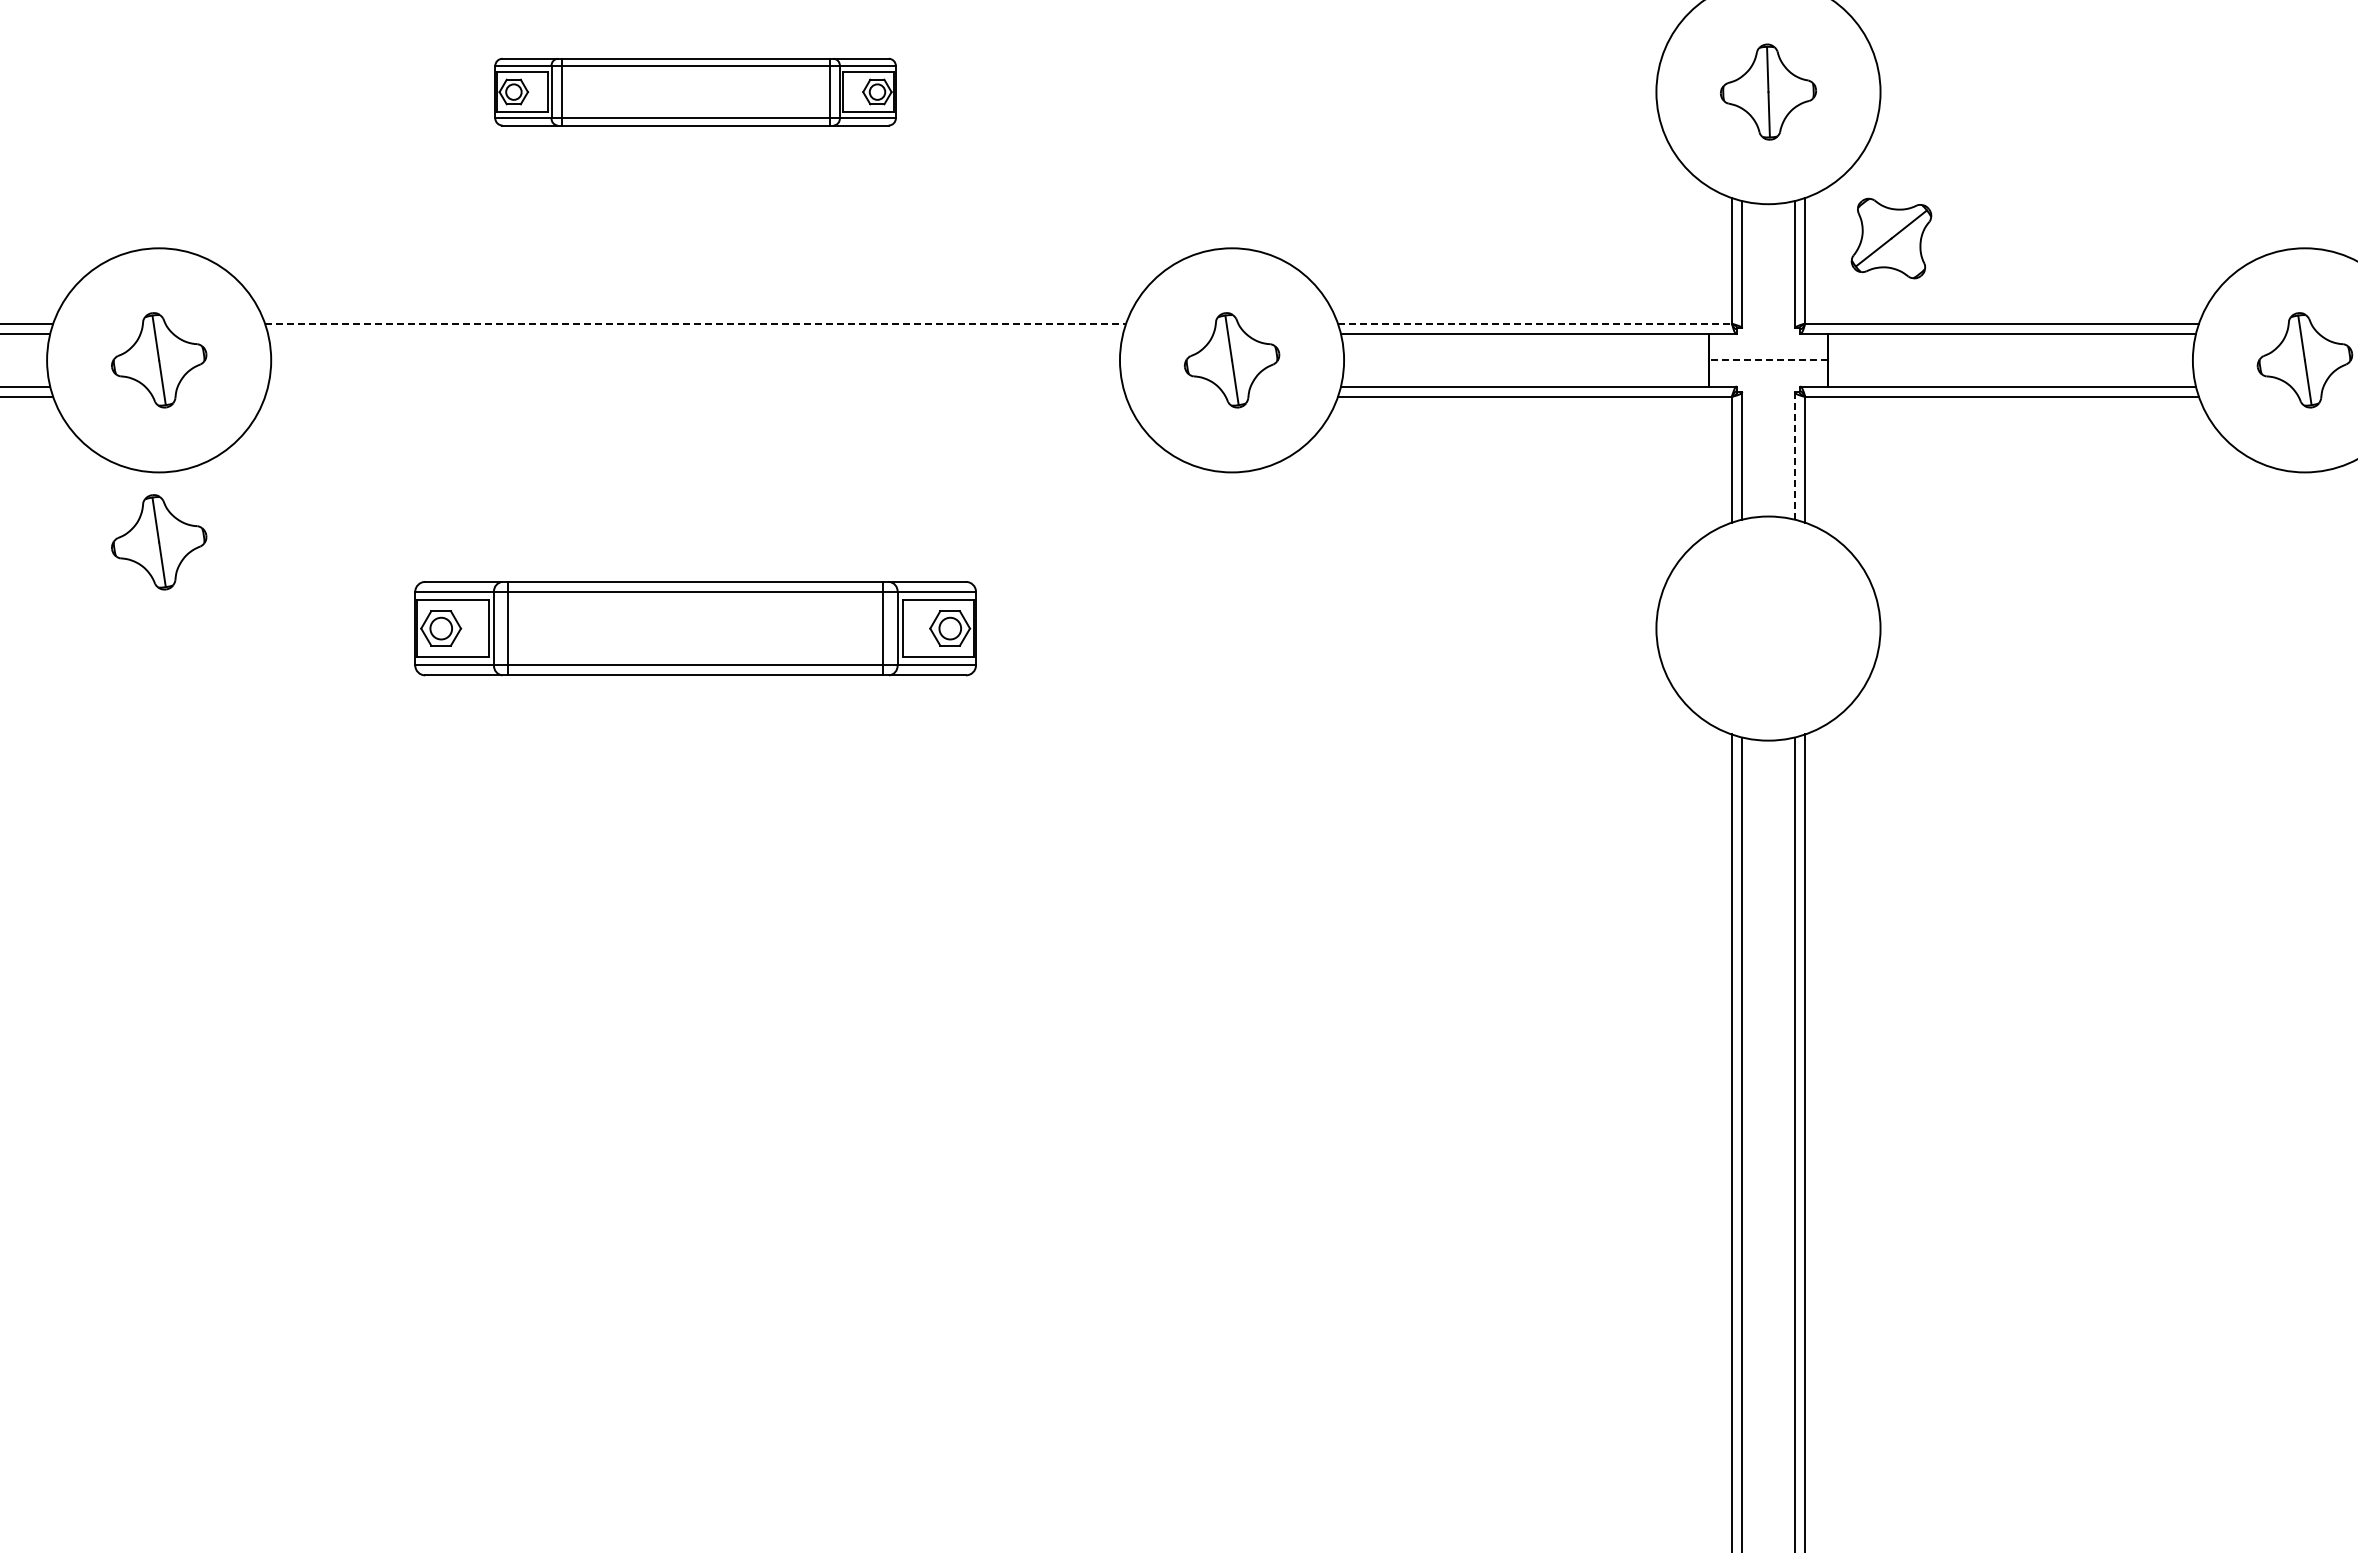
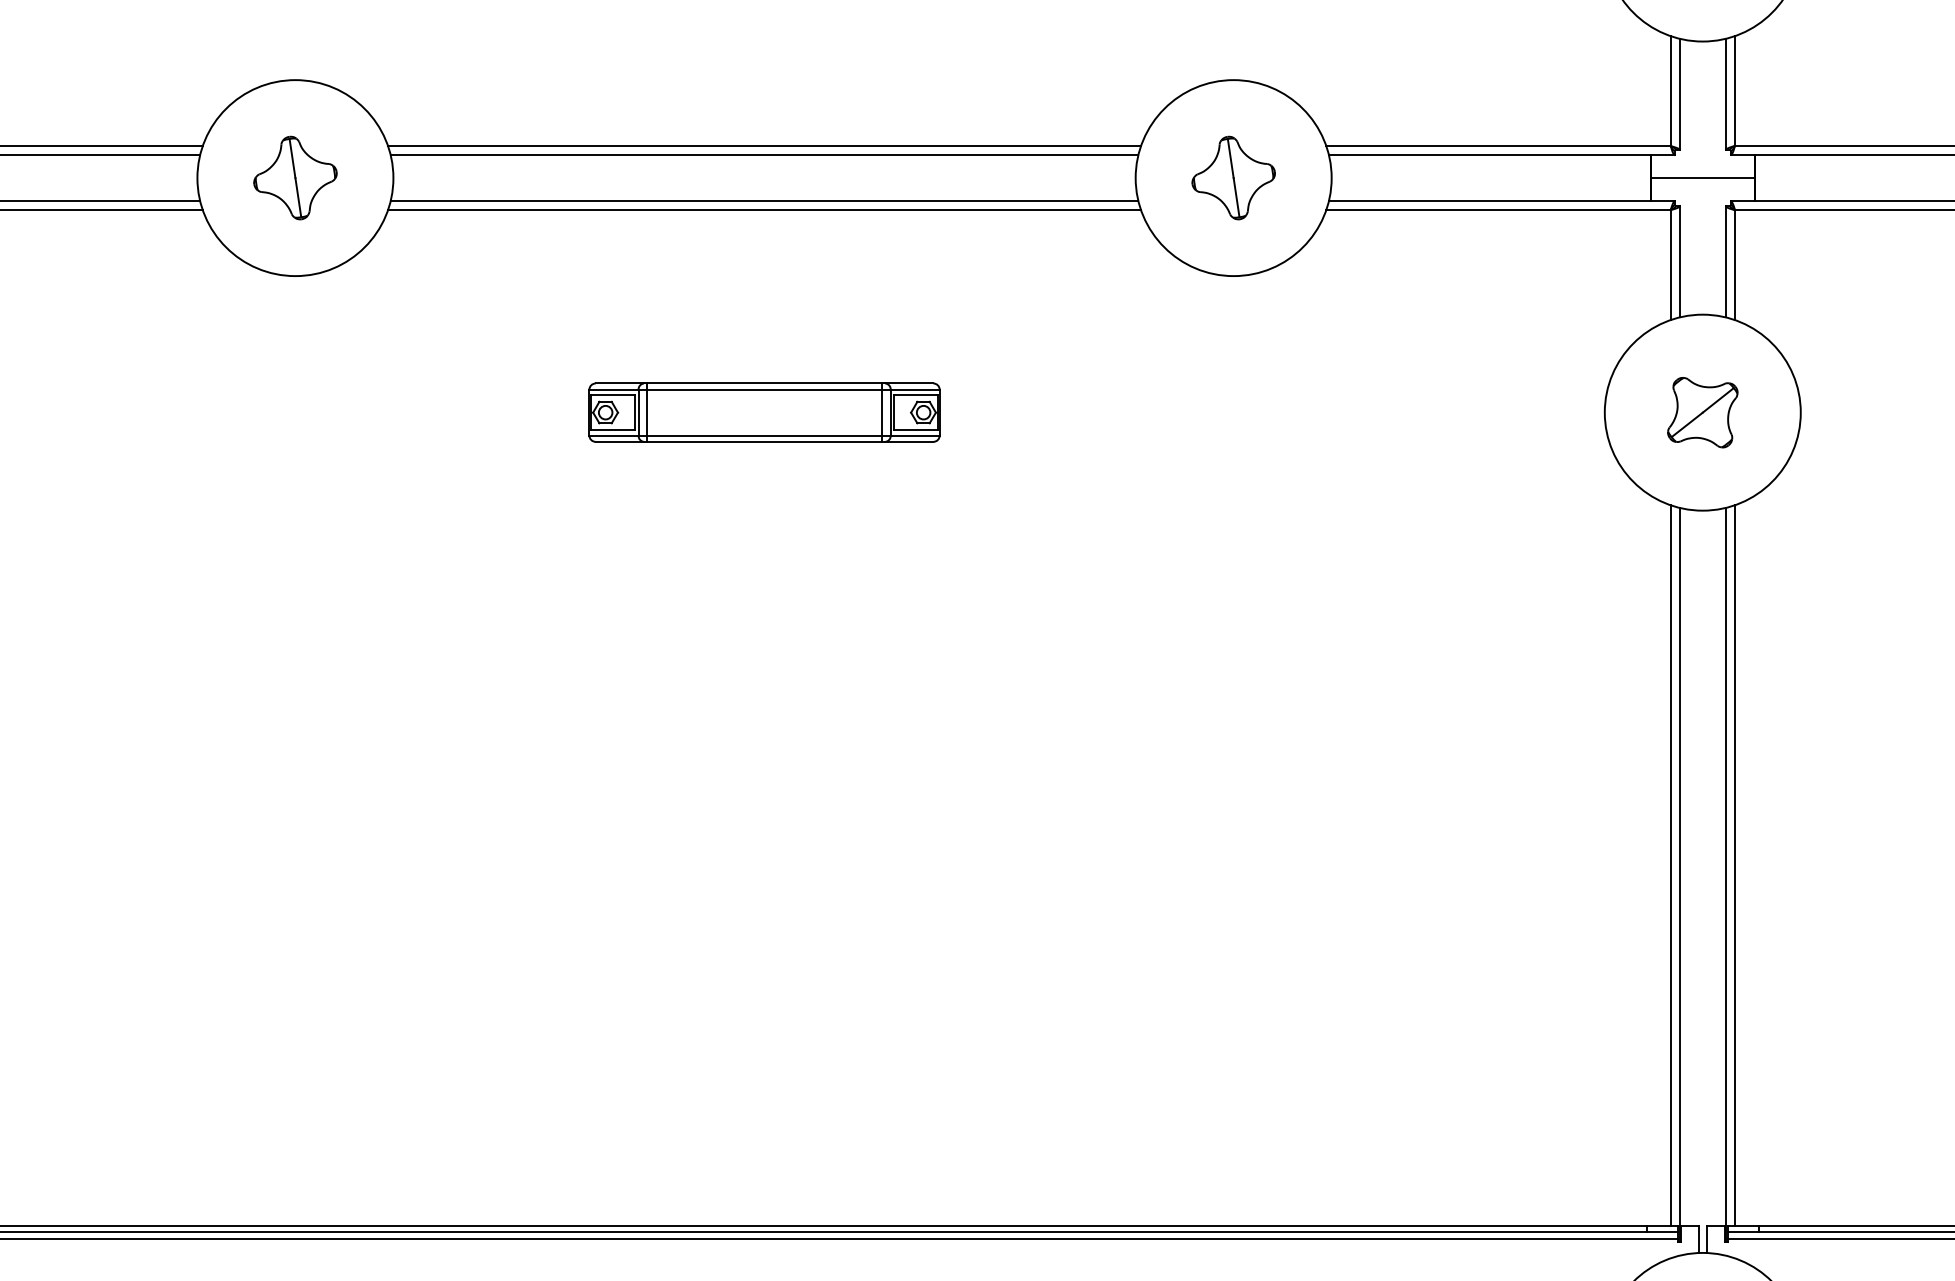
part: (1891, 238) -> (1702, 412), moved
line: (695, 323) -> (764, 145), dashed -> solid
line: (1534, 323) -> (1498, 145), dashed -> solid
line: (695, 334) -> (764, 155), added
line: (1768, 360) -> (1702, 178), dashed -> solid
line: (695, 386) -> (764, 200), added
line: (695, 397) -> (764, 210), added
line: (1794, 455) -> (1725, 261), dashed -> solid
part: (159, 542) -> (295, 337), removed
part: (695, 628) -> (764, 412), size x0.71

